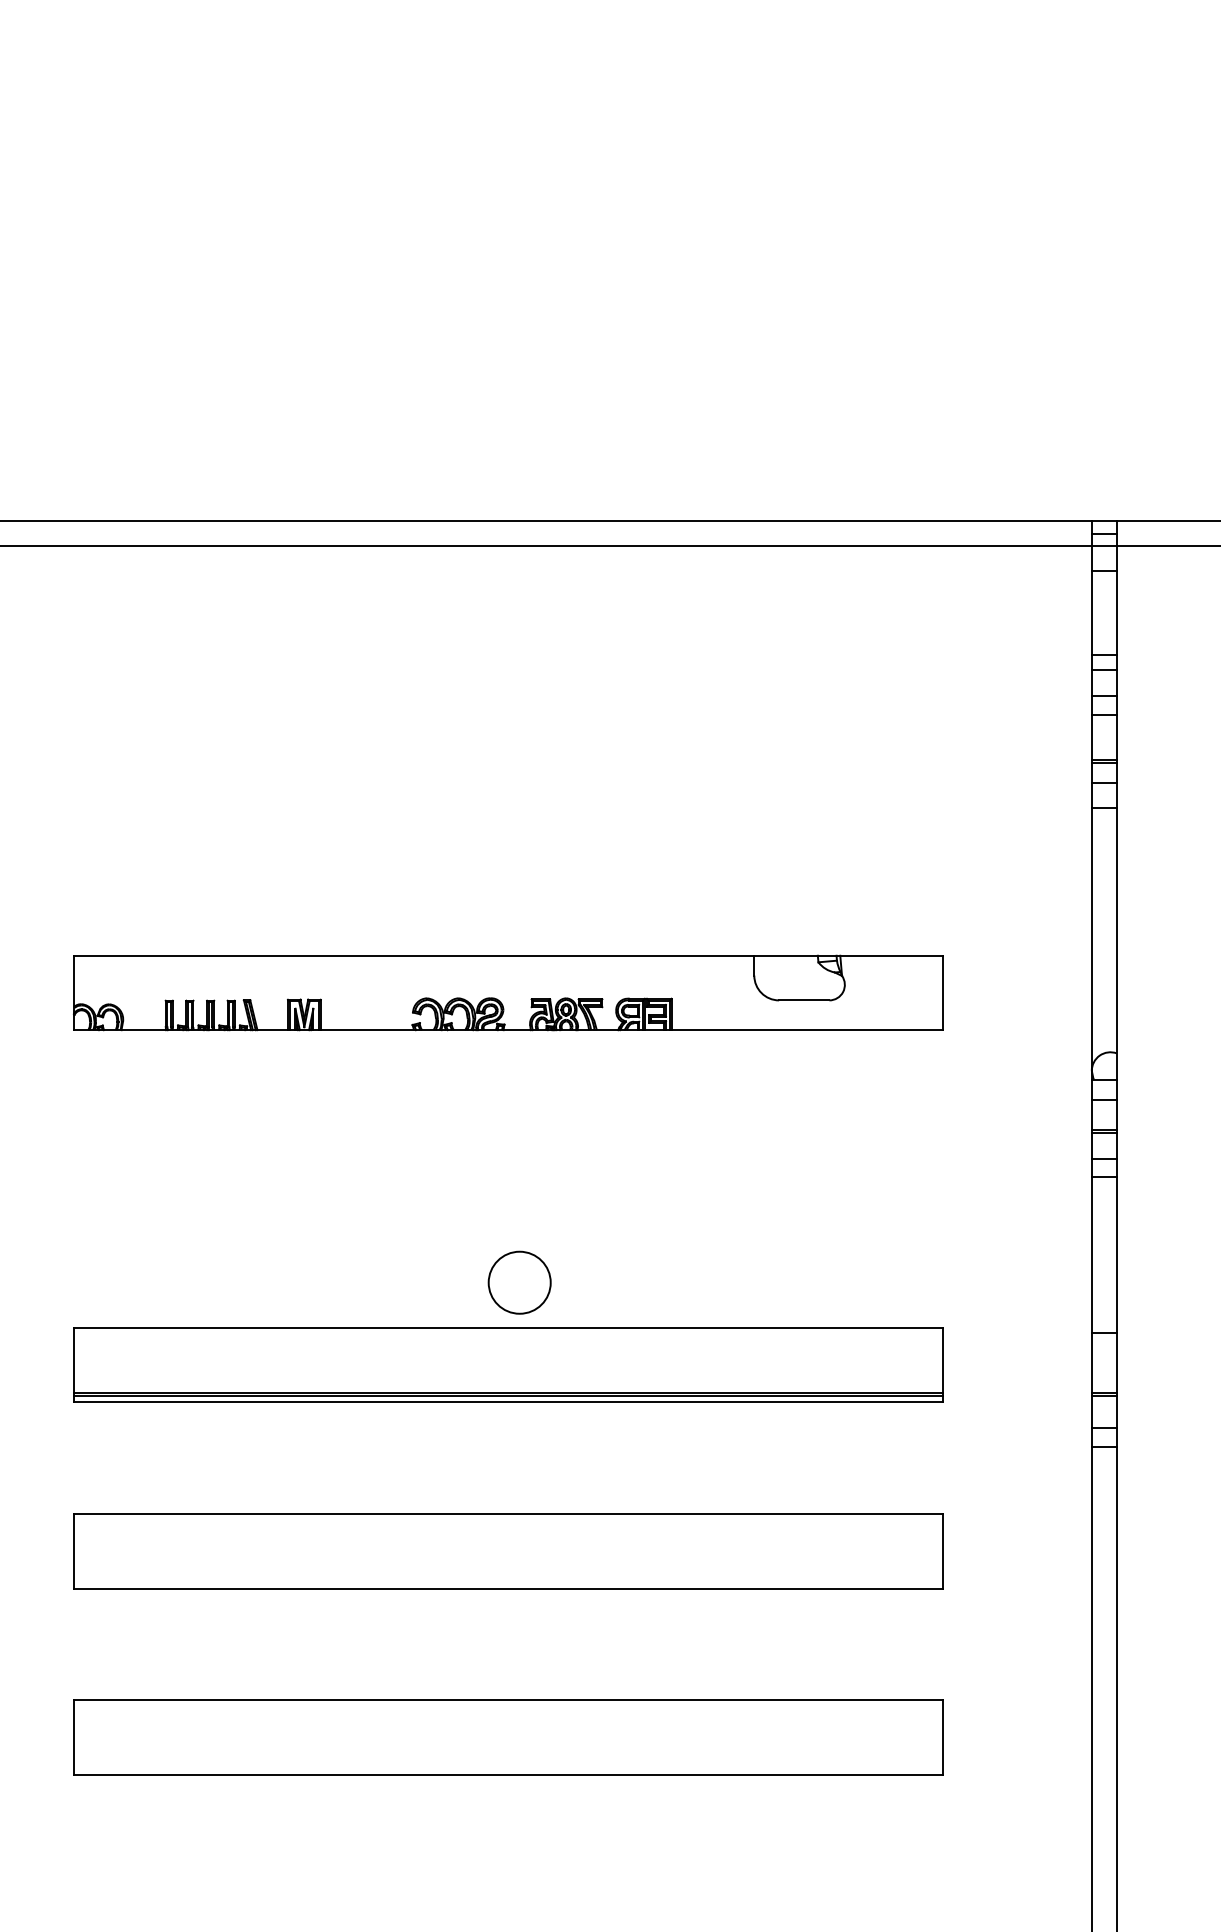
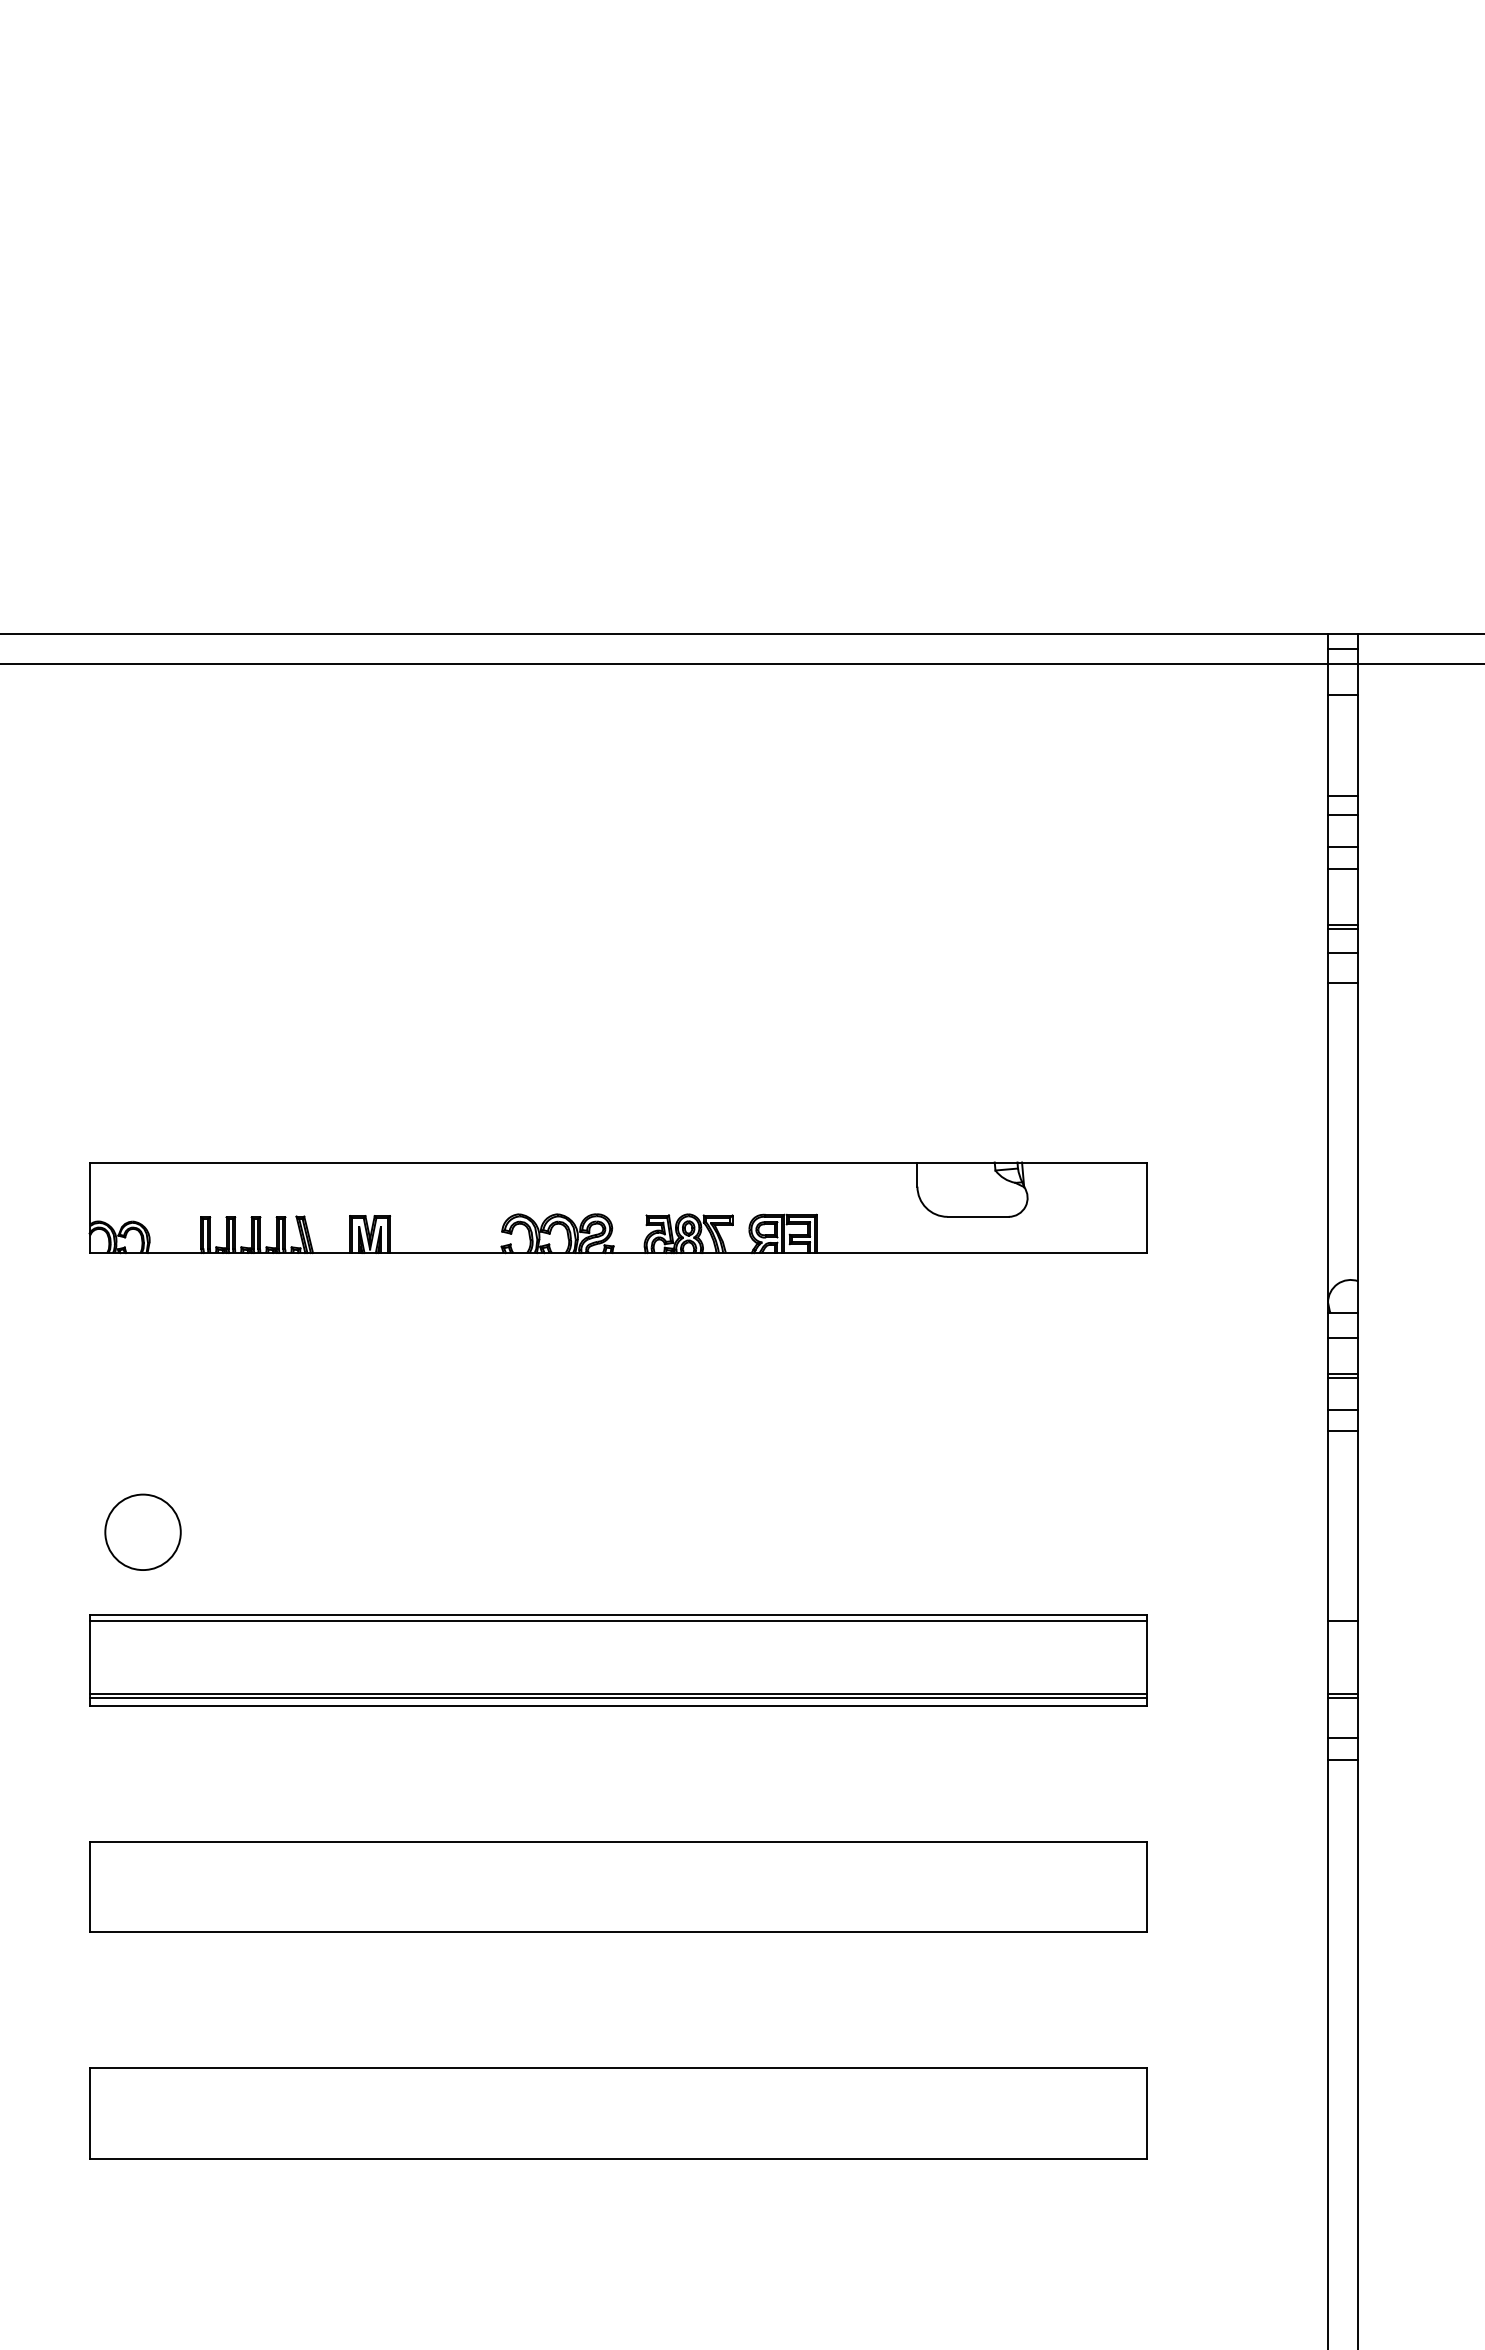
circle: (519, 1282) -> (142, 1531), moved
line: (508, 1333) -> (618, 1621), added

